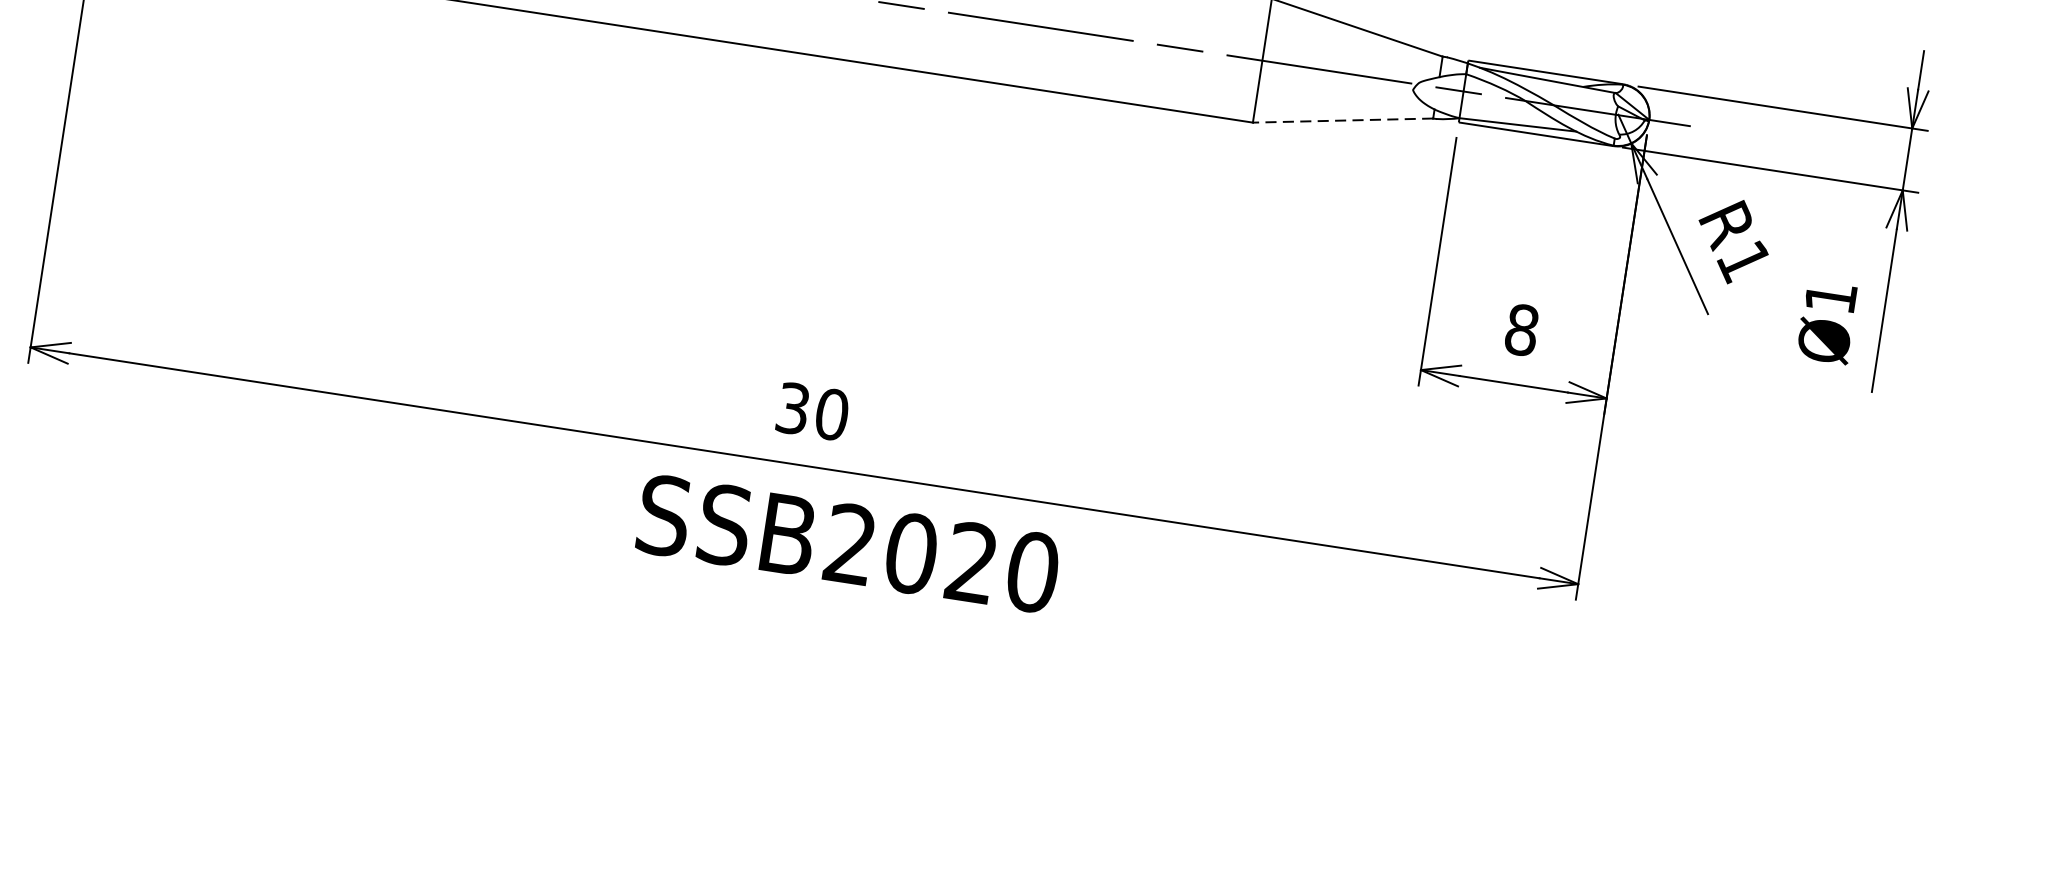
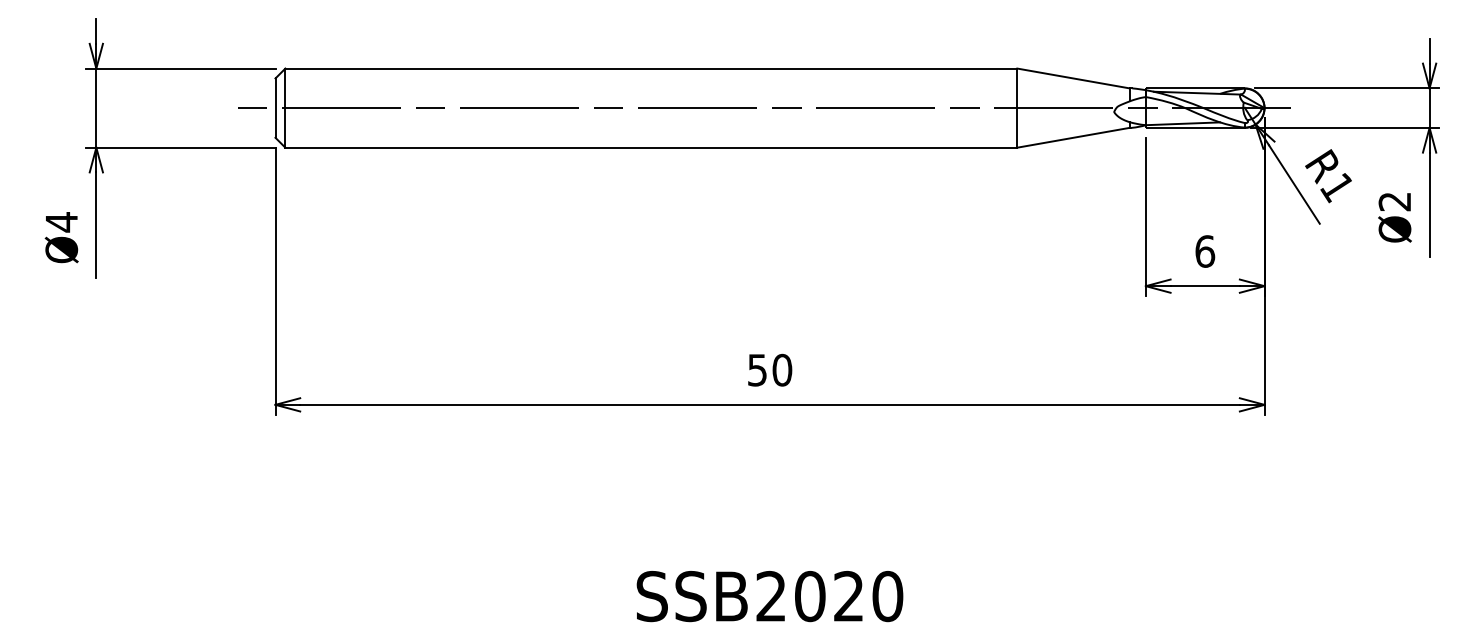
line: (1343, 120) -> (1073, 137), dashed -> solid
text: (1830, 297) -> (1394, 201), Ø1 -> Ø2
text: (1522, 330) -> (1205, 251), 8 -> 6
text: (793, 407) -> (757, 369), 30 -> 50
text: (847, 543) -> (769, 596), moved

